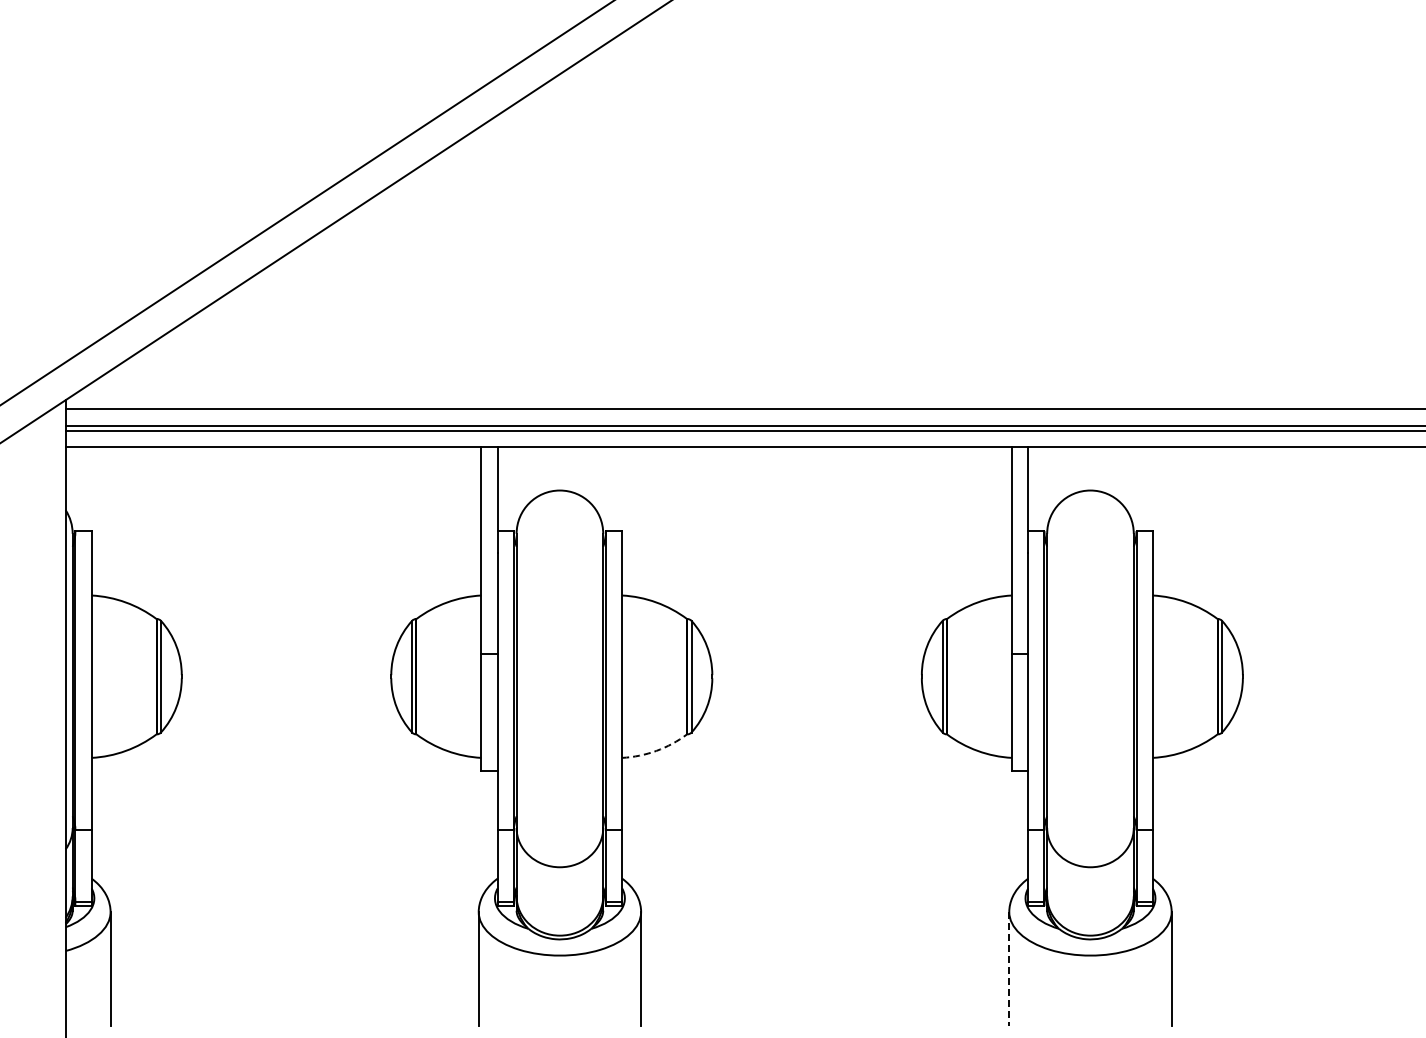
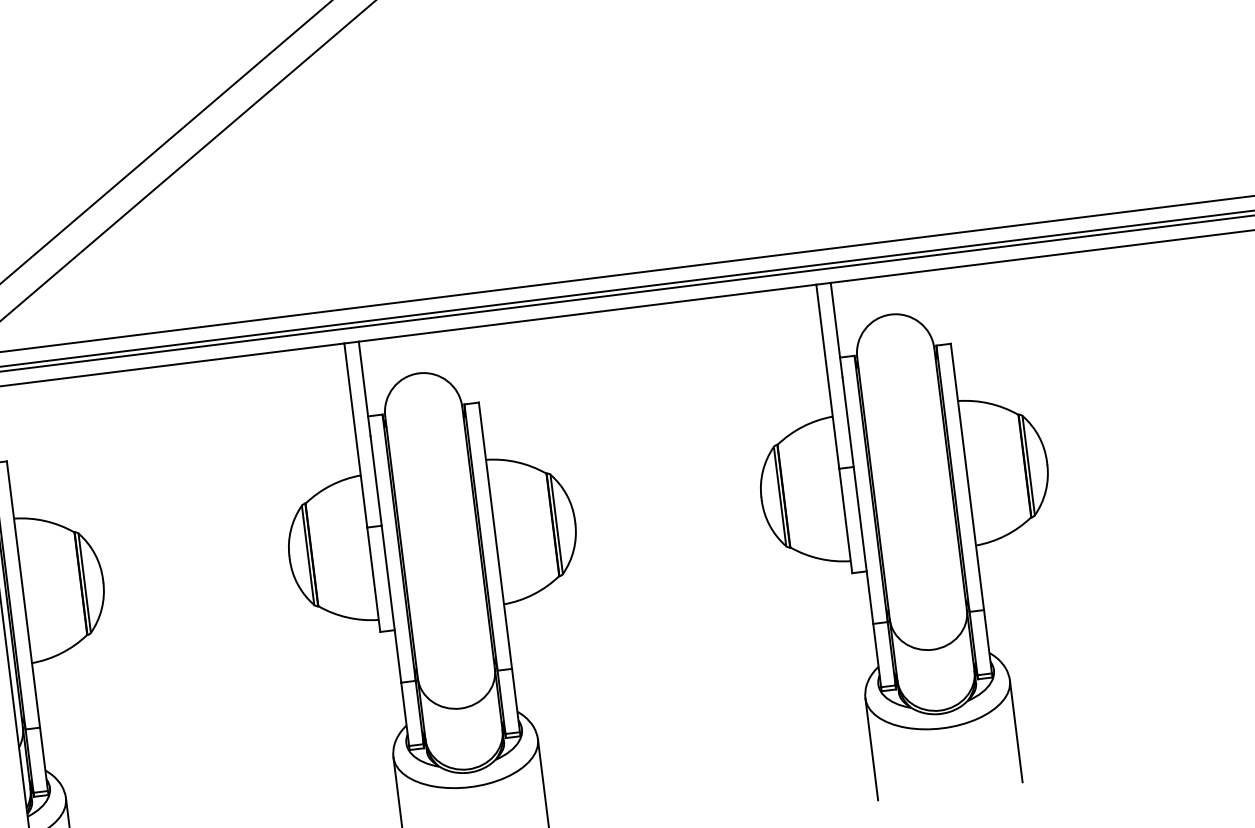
arc: (656, 750) -> (533, 593), dashed -> solid
line: (1009, 969) -> (872, 749), dashed -> solid

